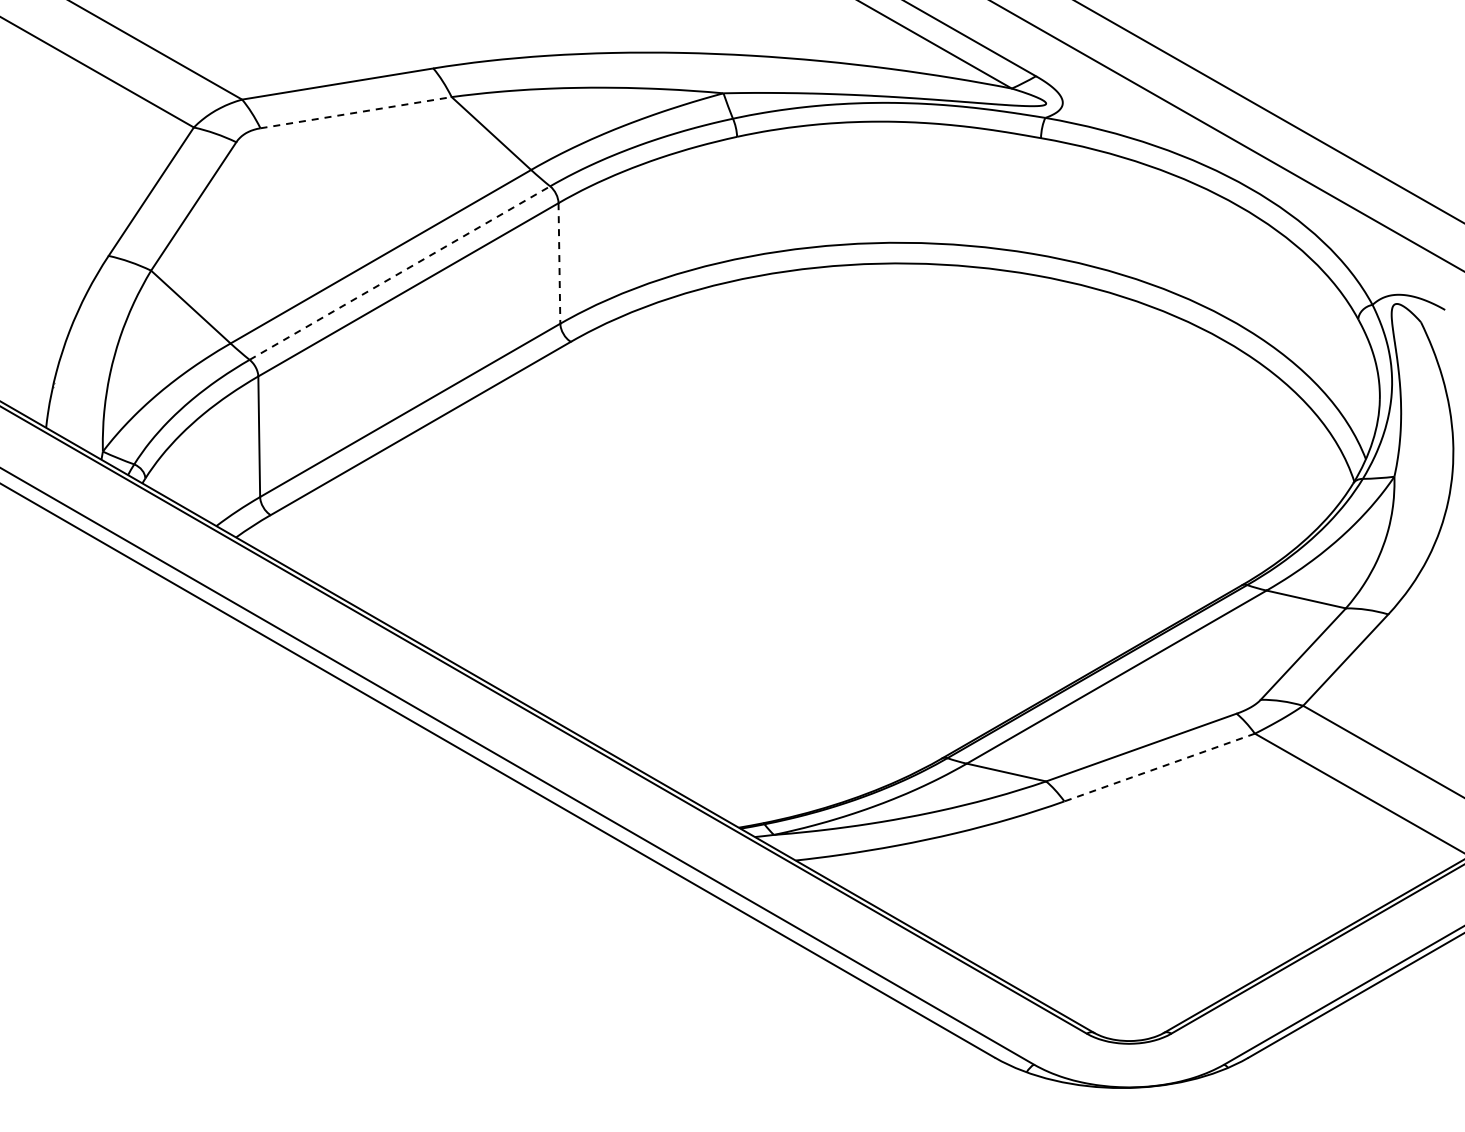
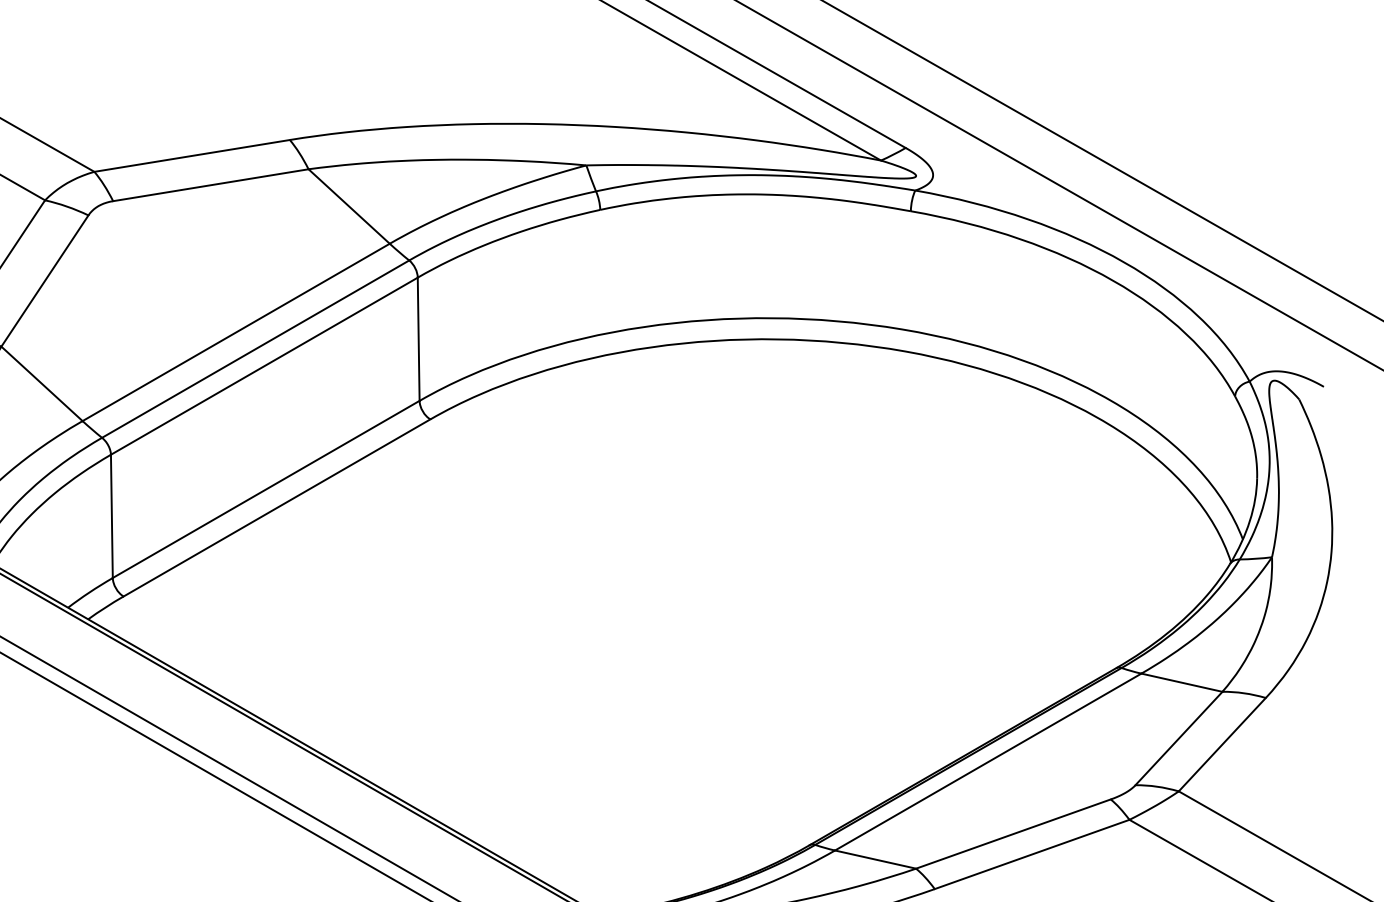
line: (356, 112) -> (211, 185), dashed -> solid
line: (559, 263) -> (418, 339), dashed -> solid
line: (399, 273) -> (255, 349), dashed -> solid
line: (1159, 767) -> (1031, 854), dashed -> solid

